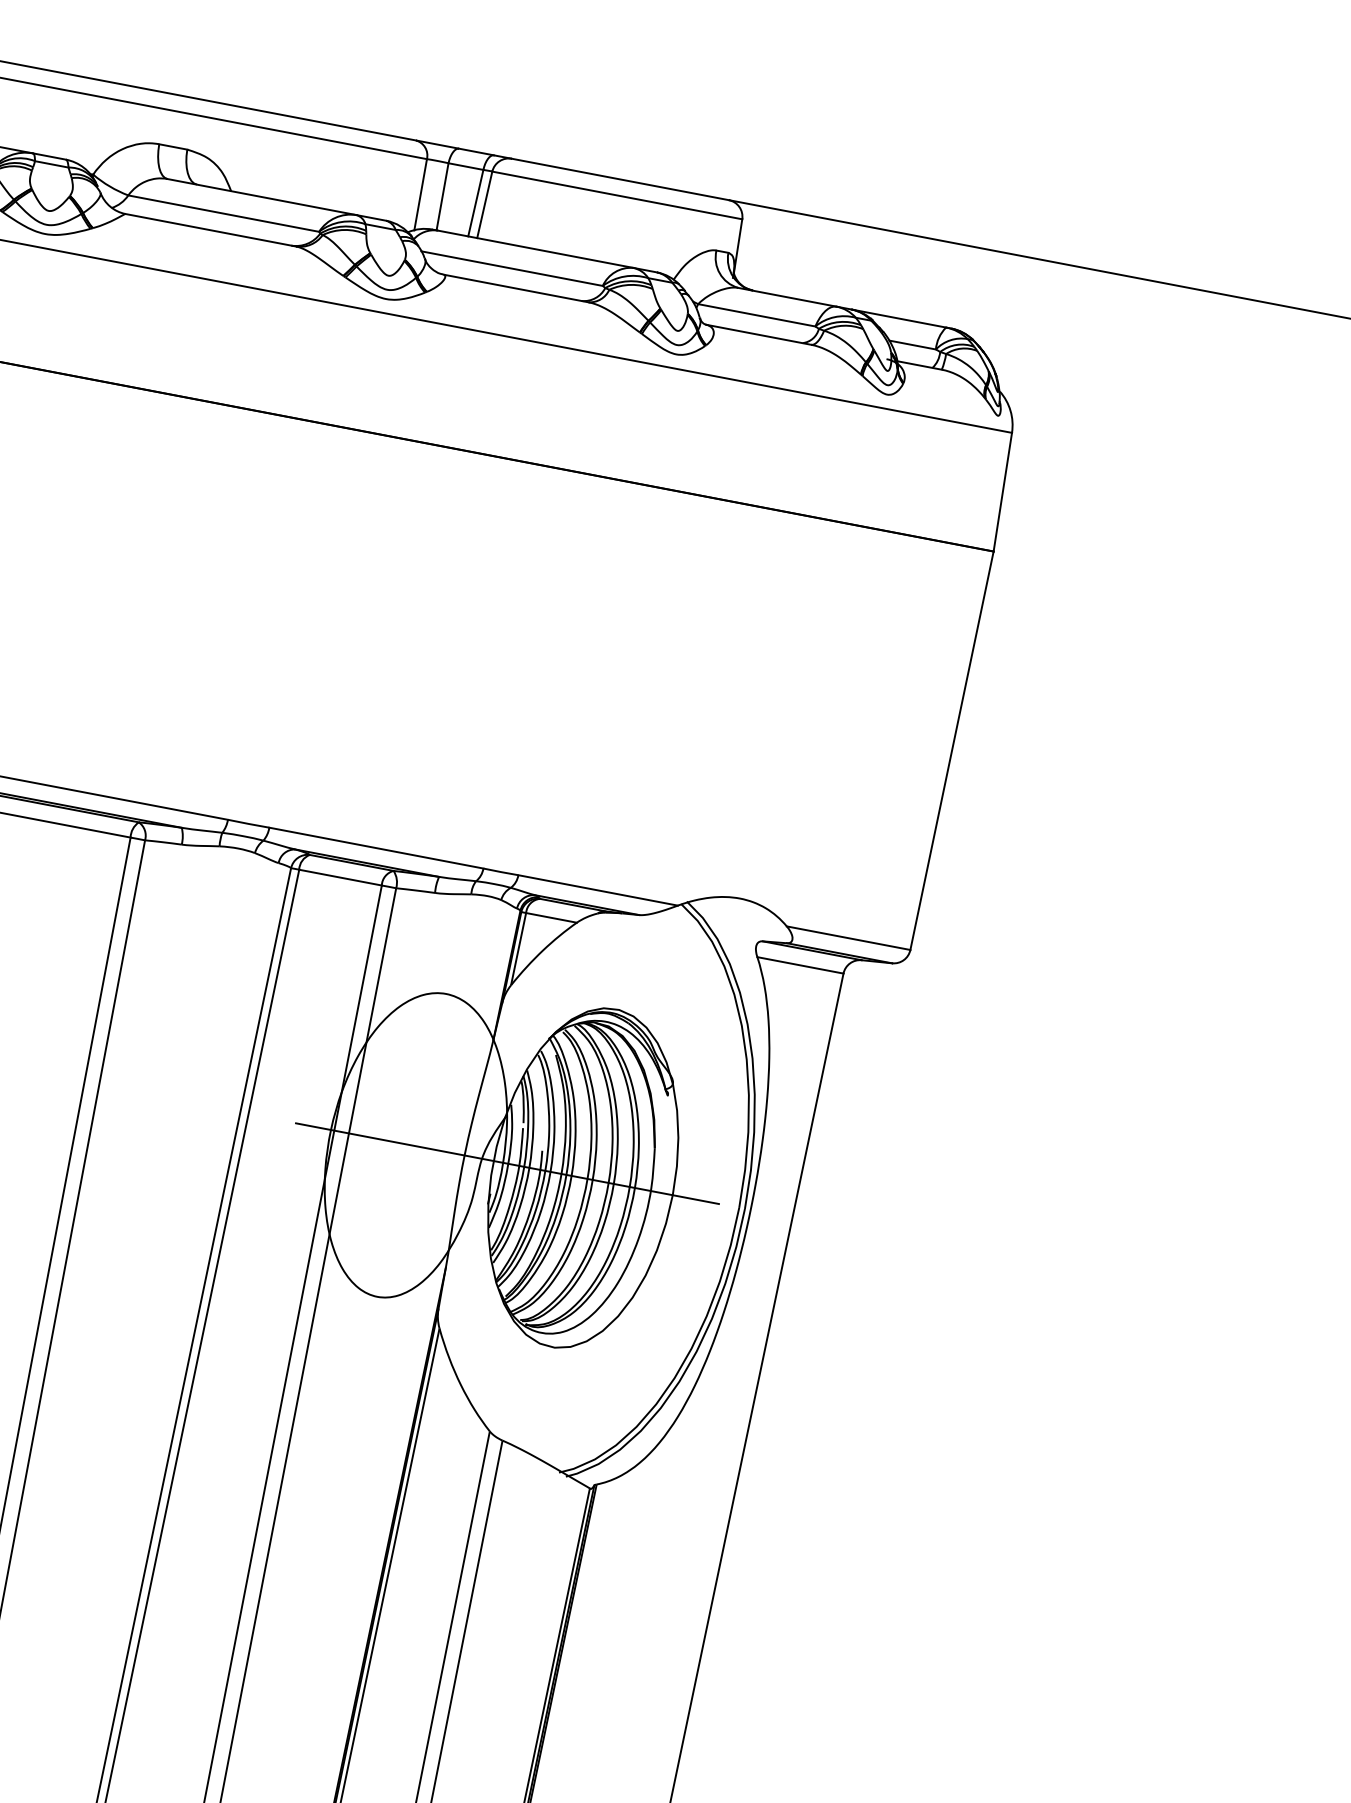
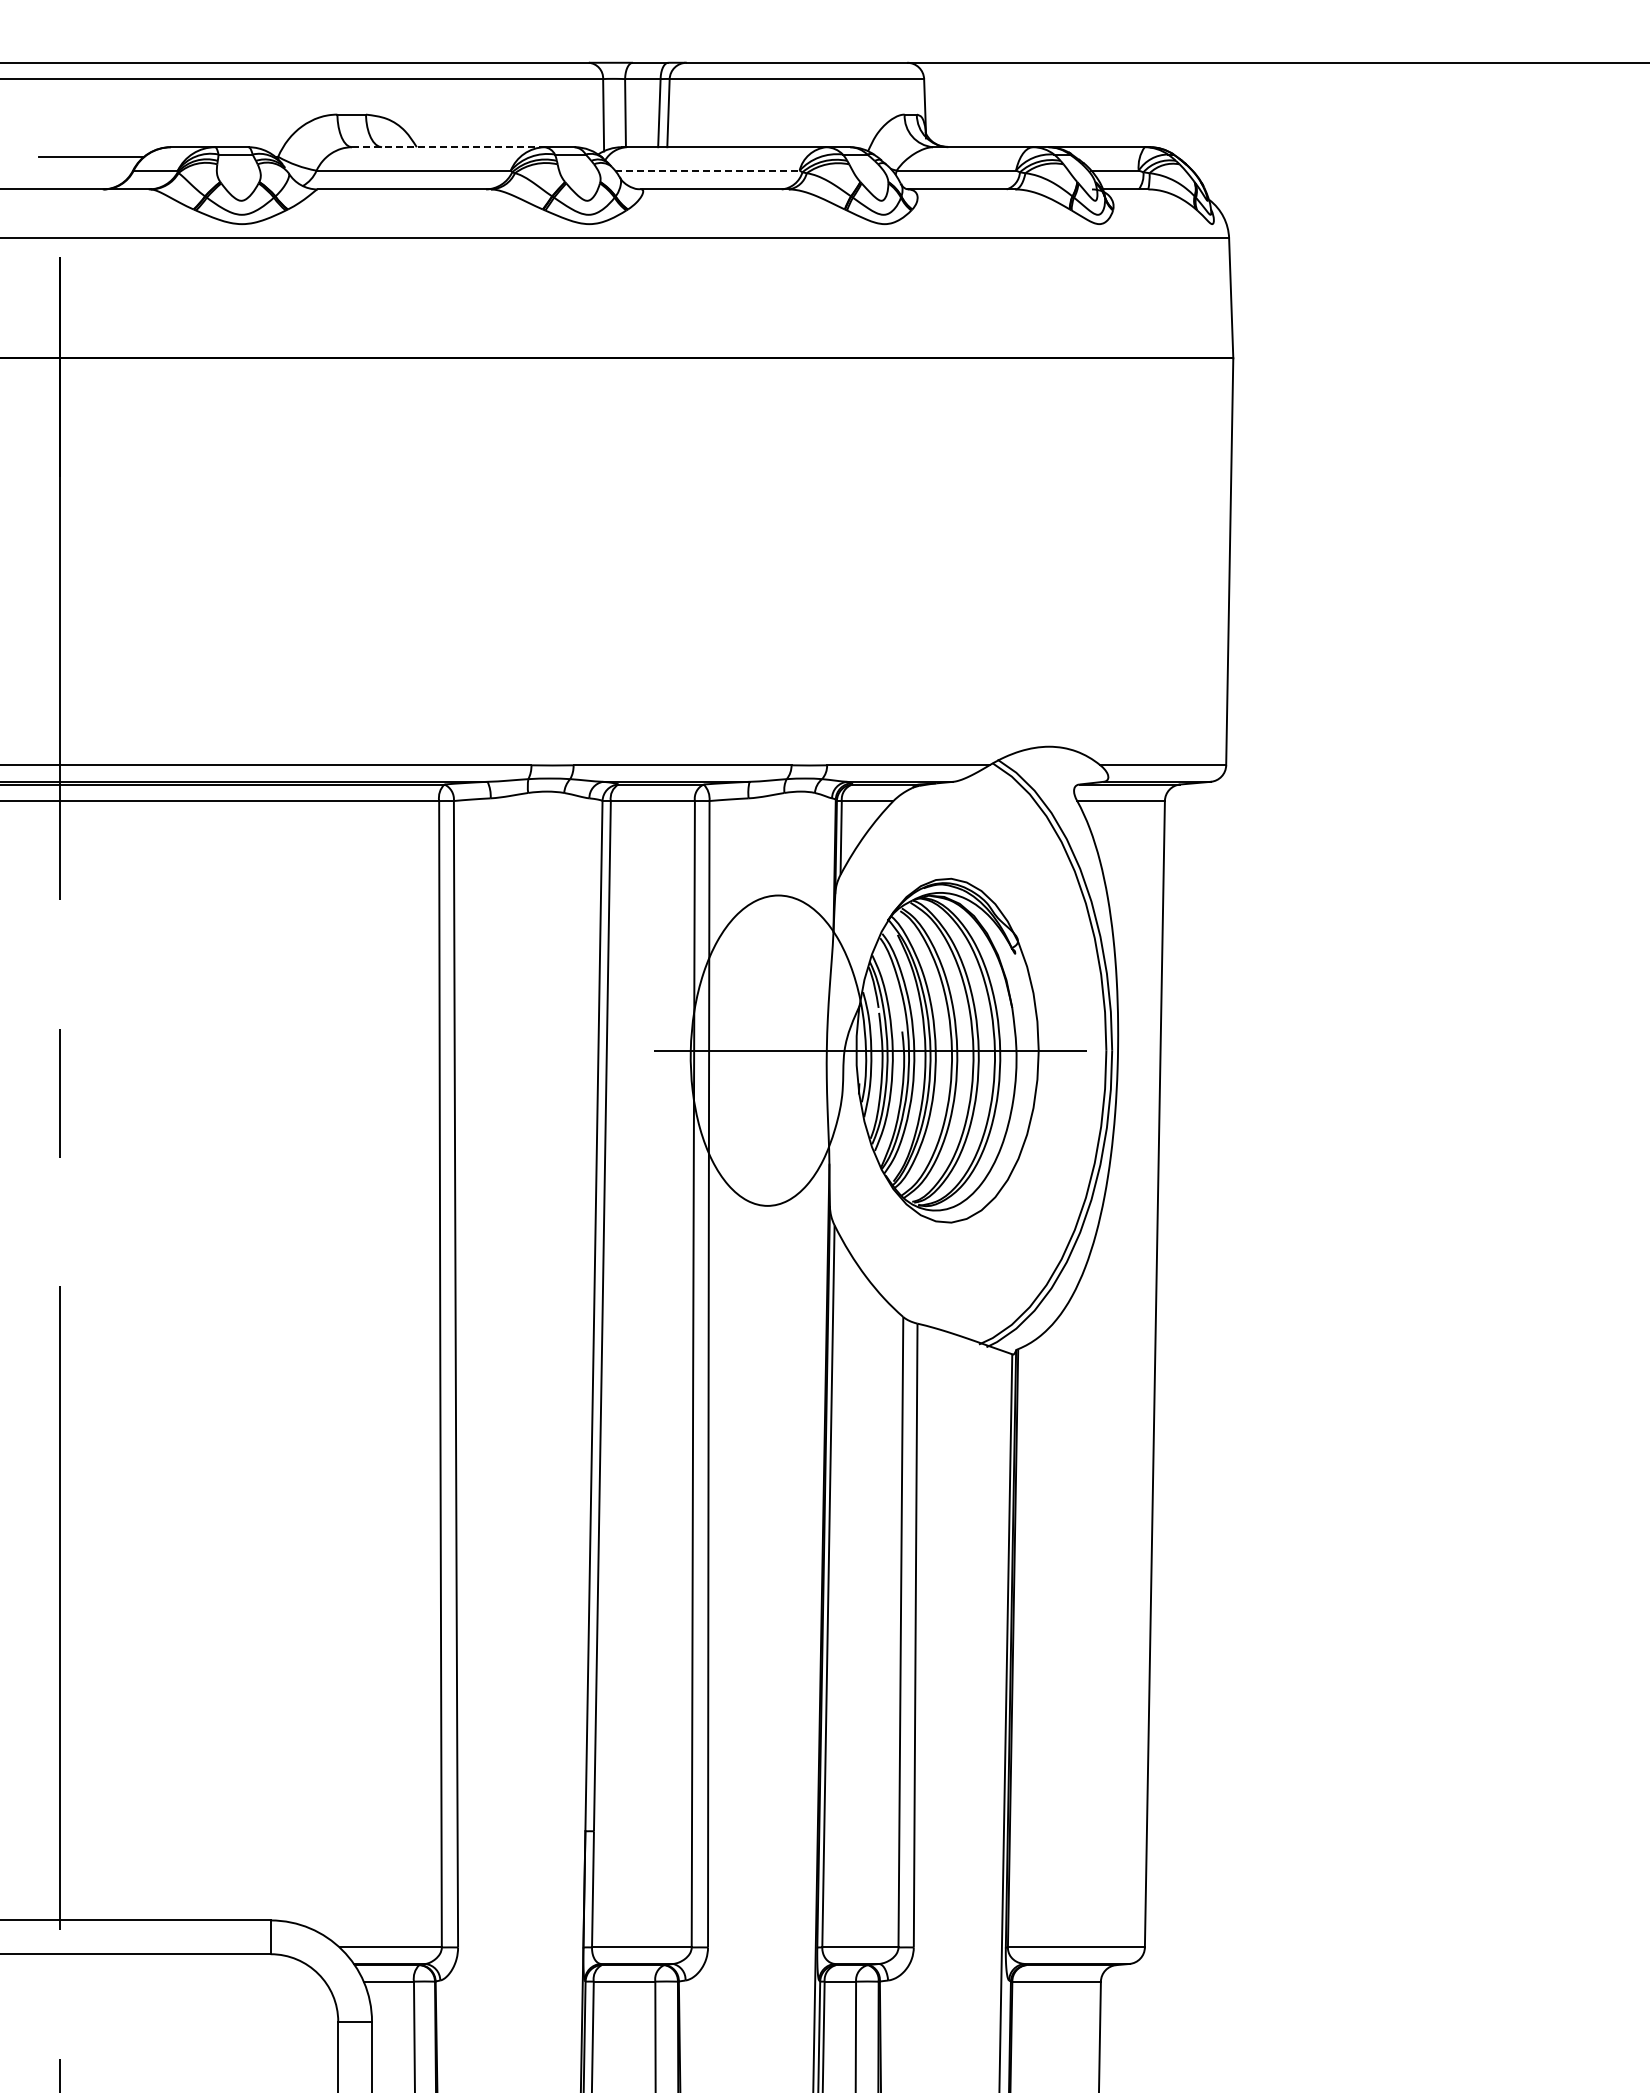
line: (262, 197) -> (448, 147), solid -> dashed
line: (512, 268) -> (707, 170), solid -> dashed

